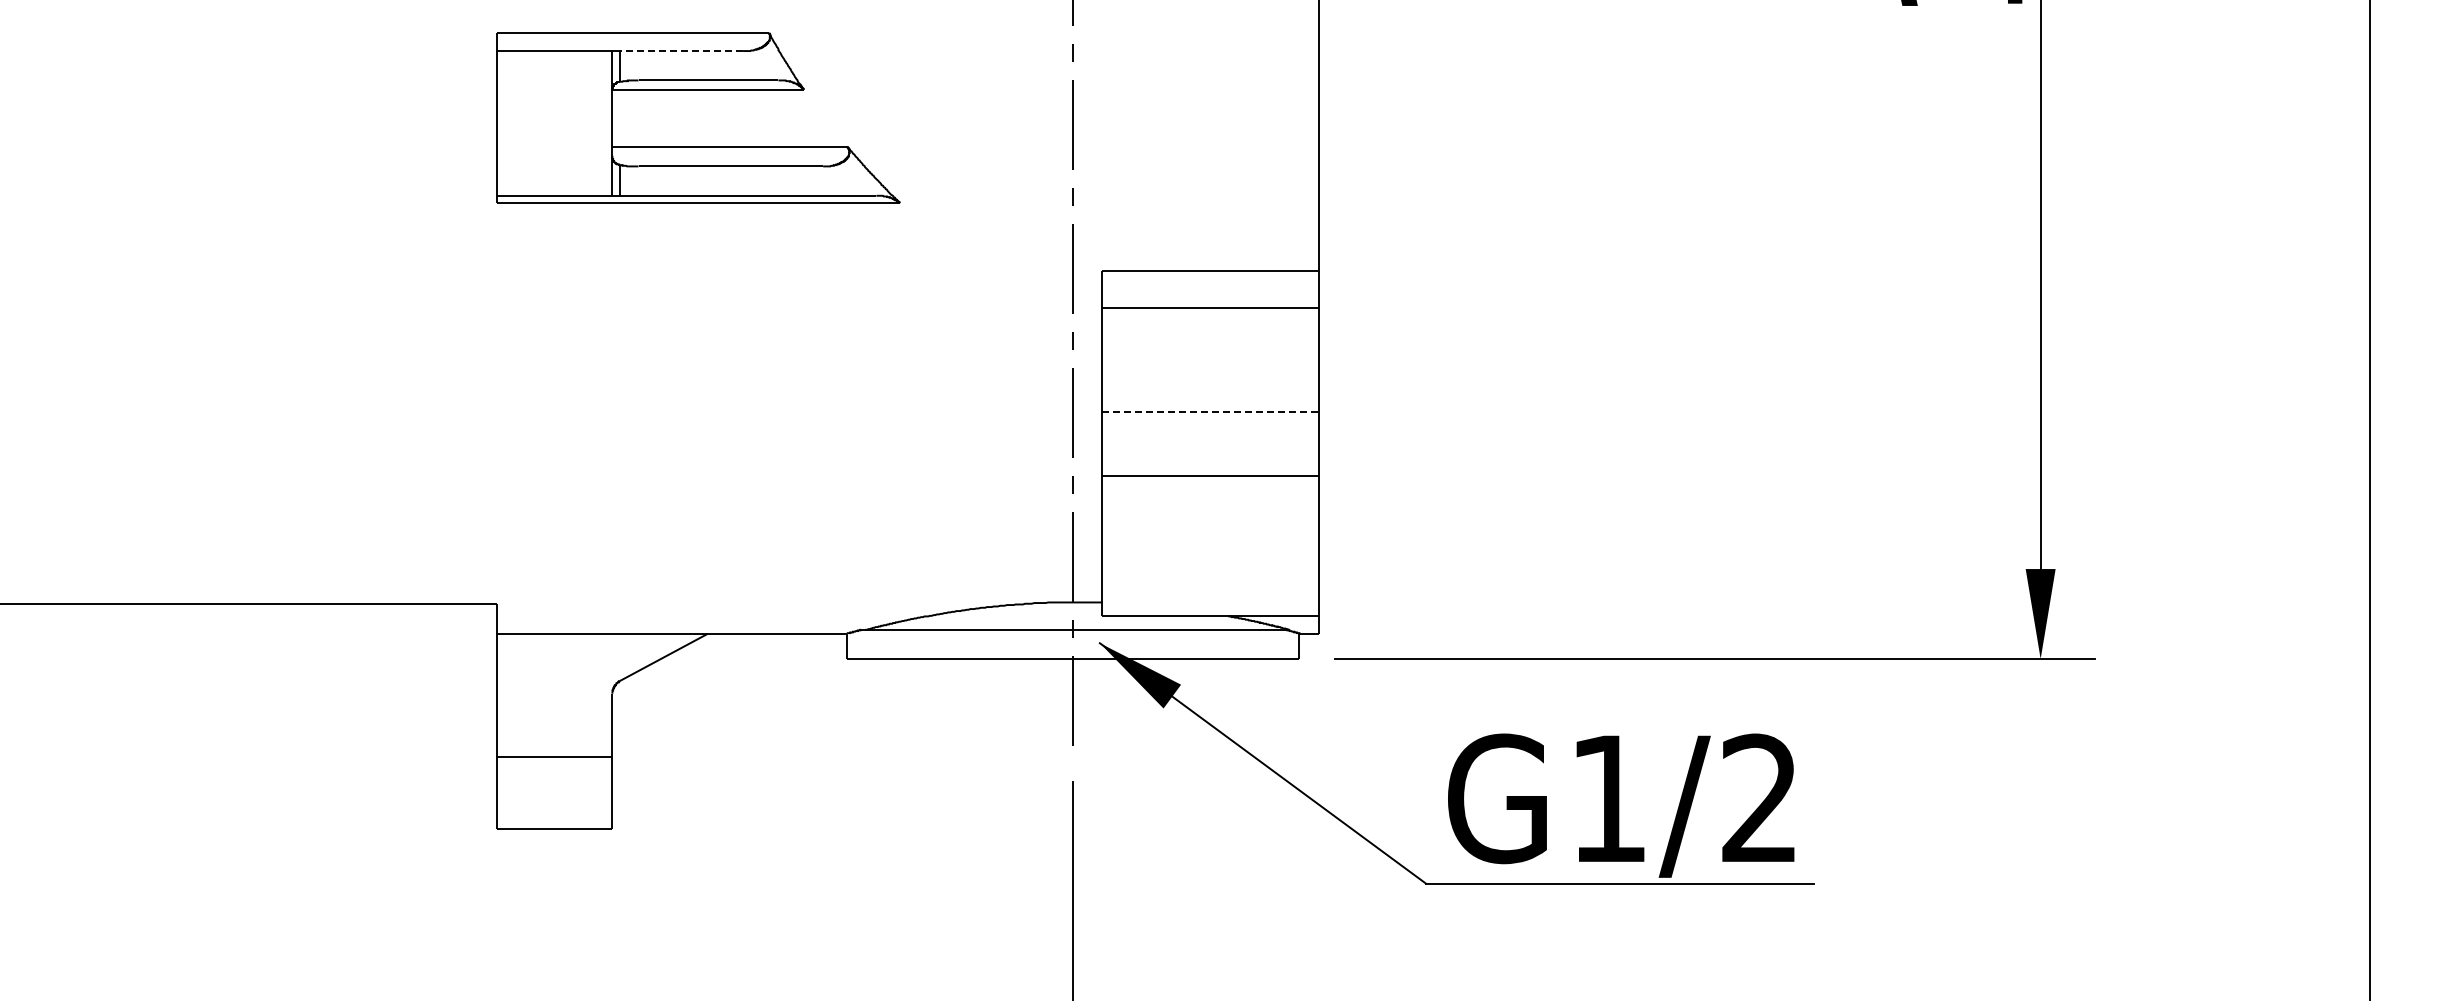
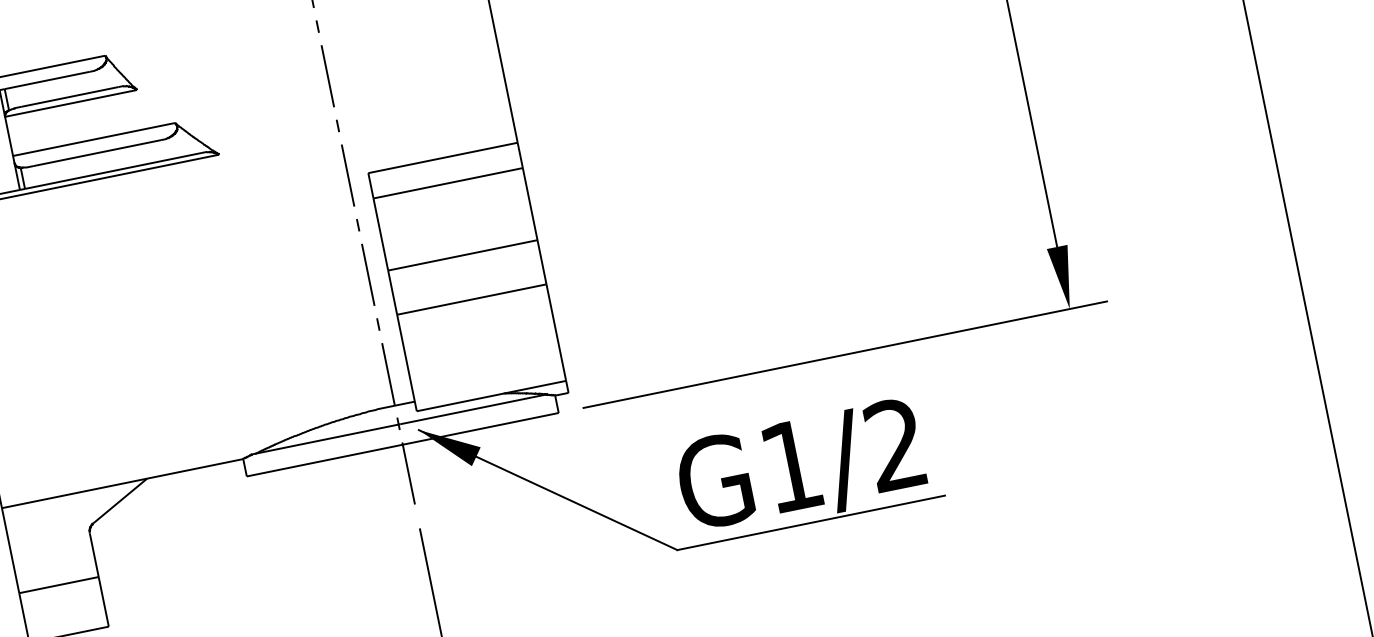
line: (681, 51) -> (47, 80), dashed -> solid
line: (1211, 412) -> (463, 255), dashed -> solid

